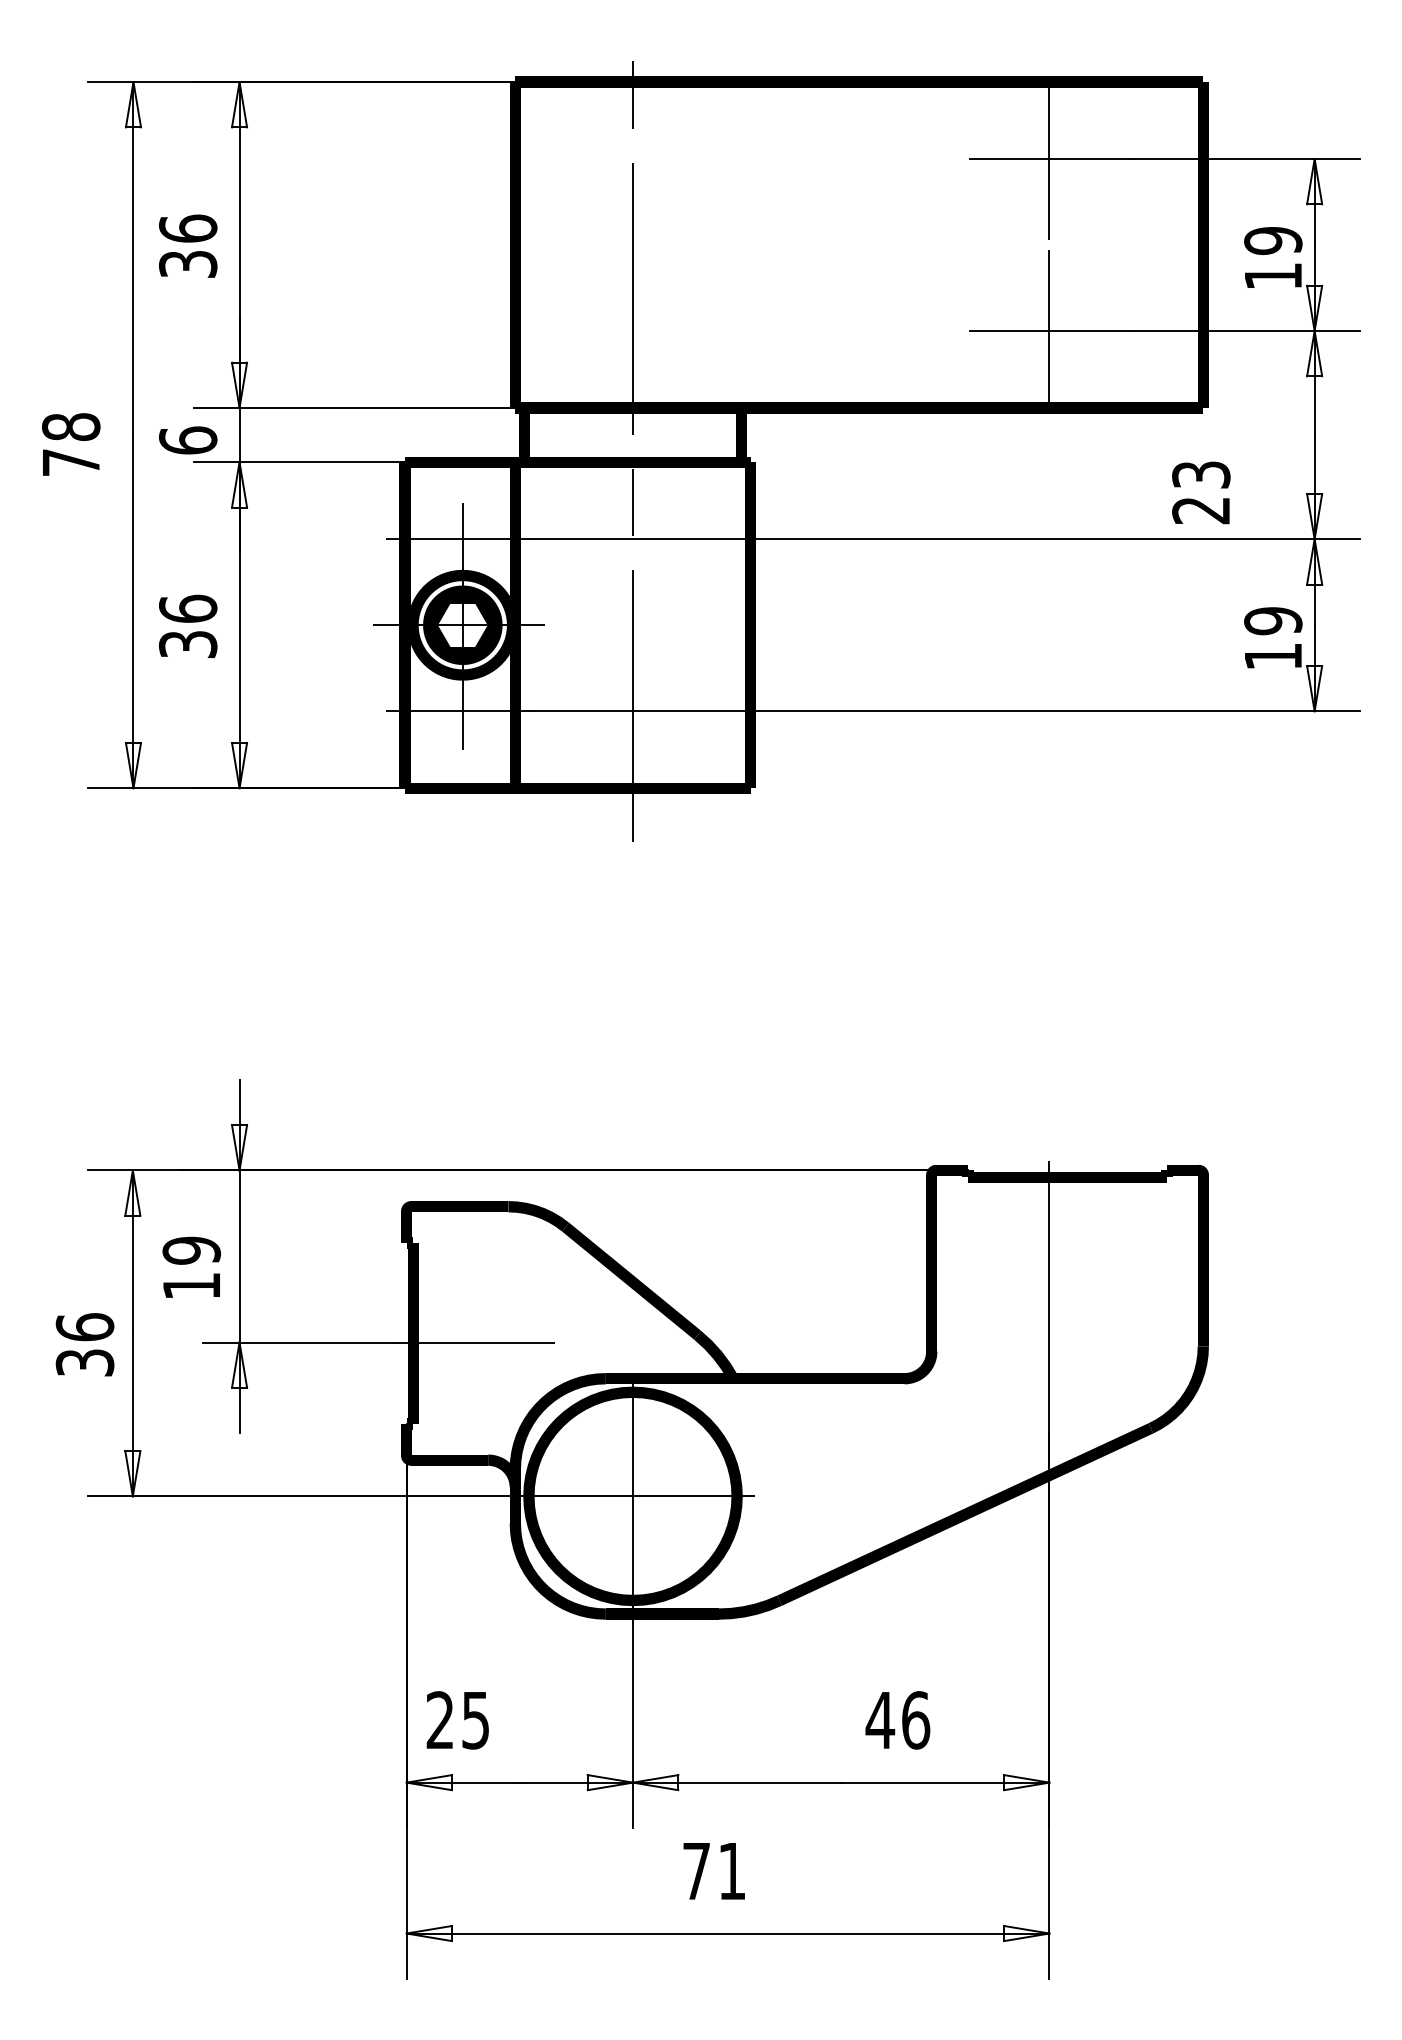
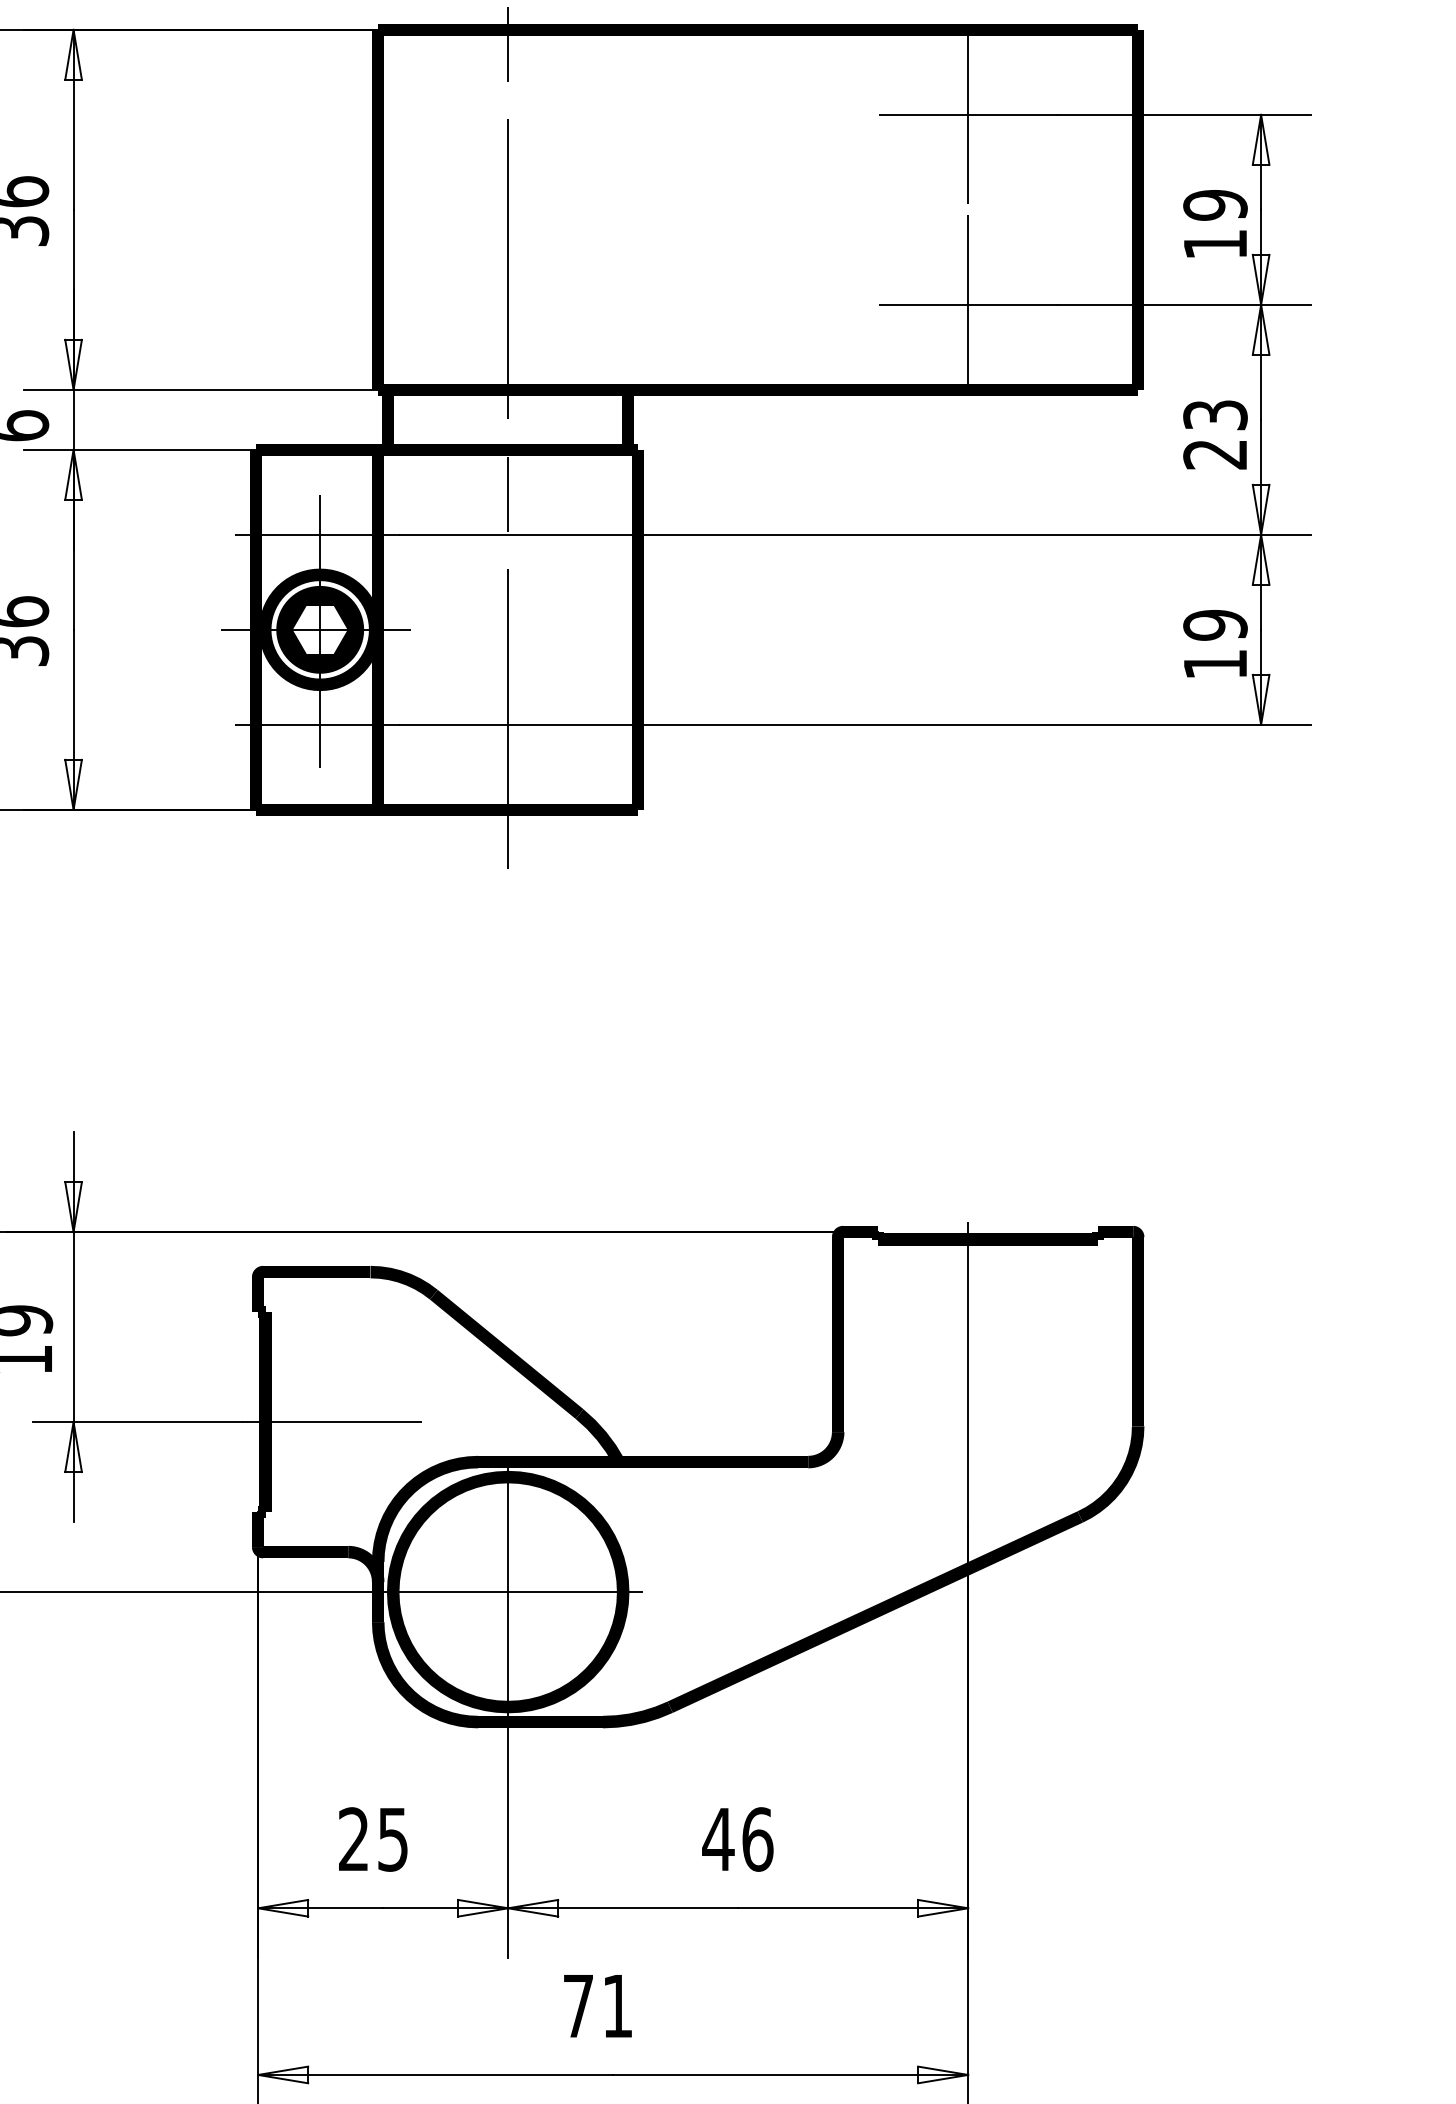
text: (1201, 492) -> (1215, 434), moved
text: (457, 1720) -> (372, 1839), moved
text: (897, 1720) -> (737, 1839), moved

